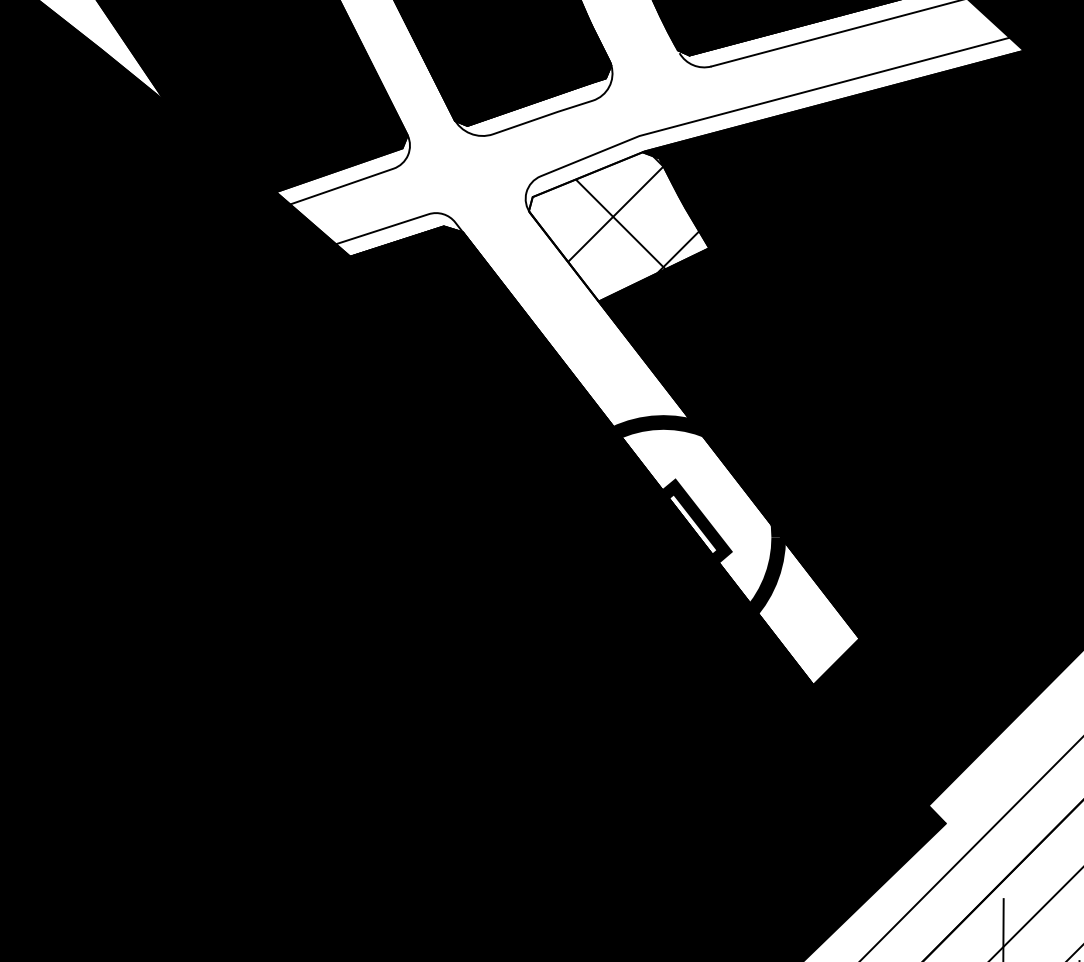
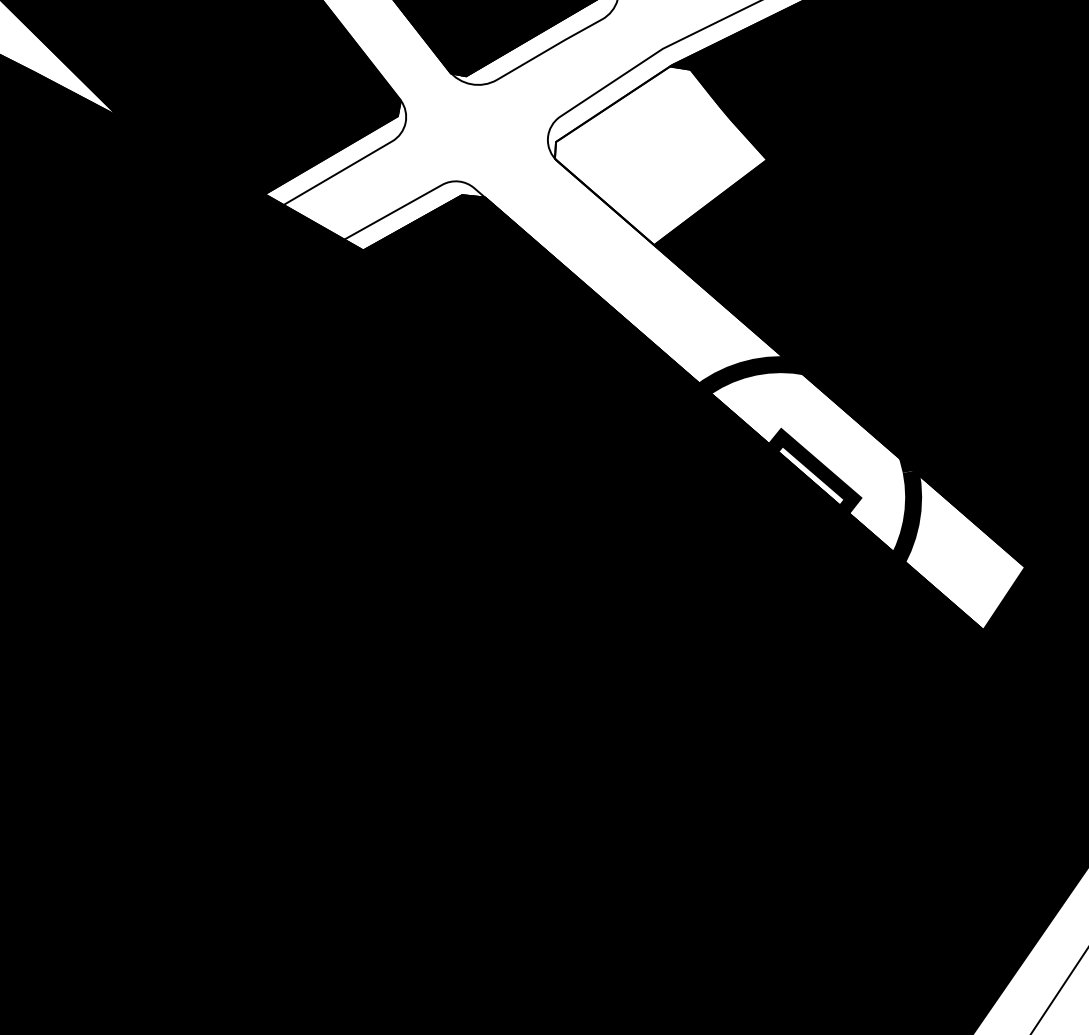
hatch: (633, 214) -> (673, 138), removed

